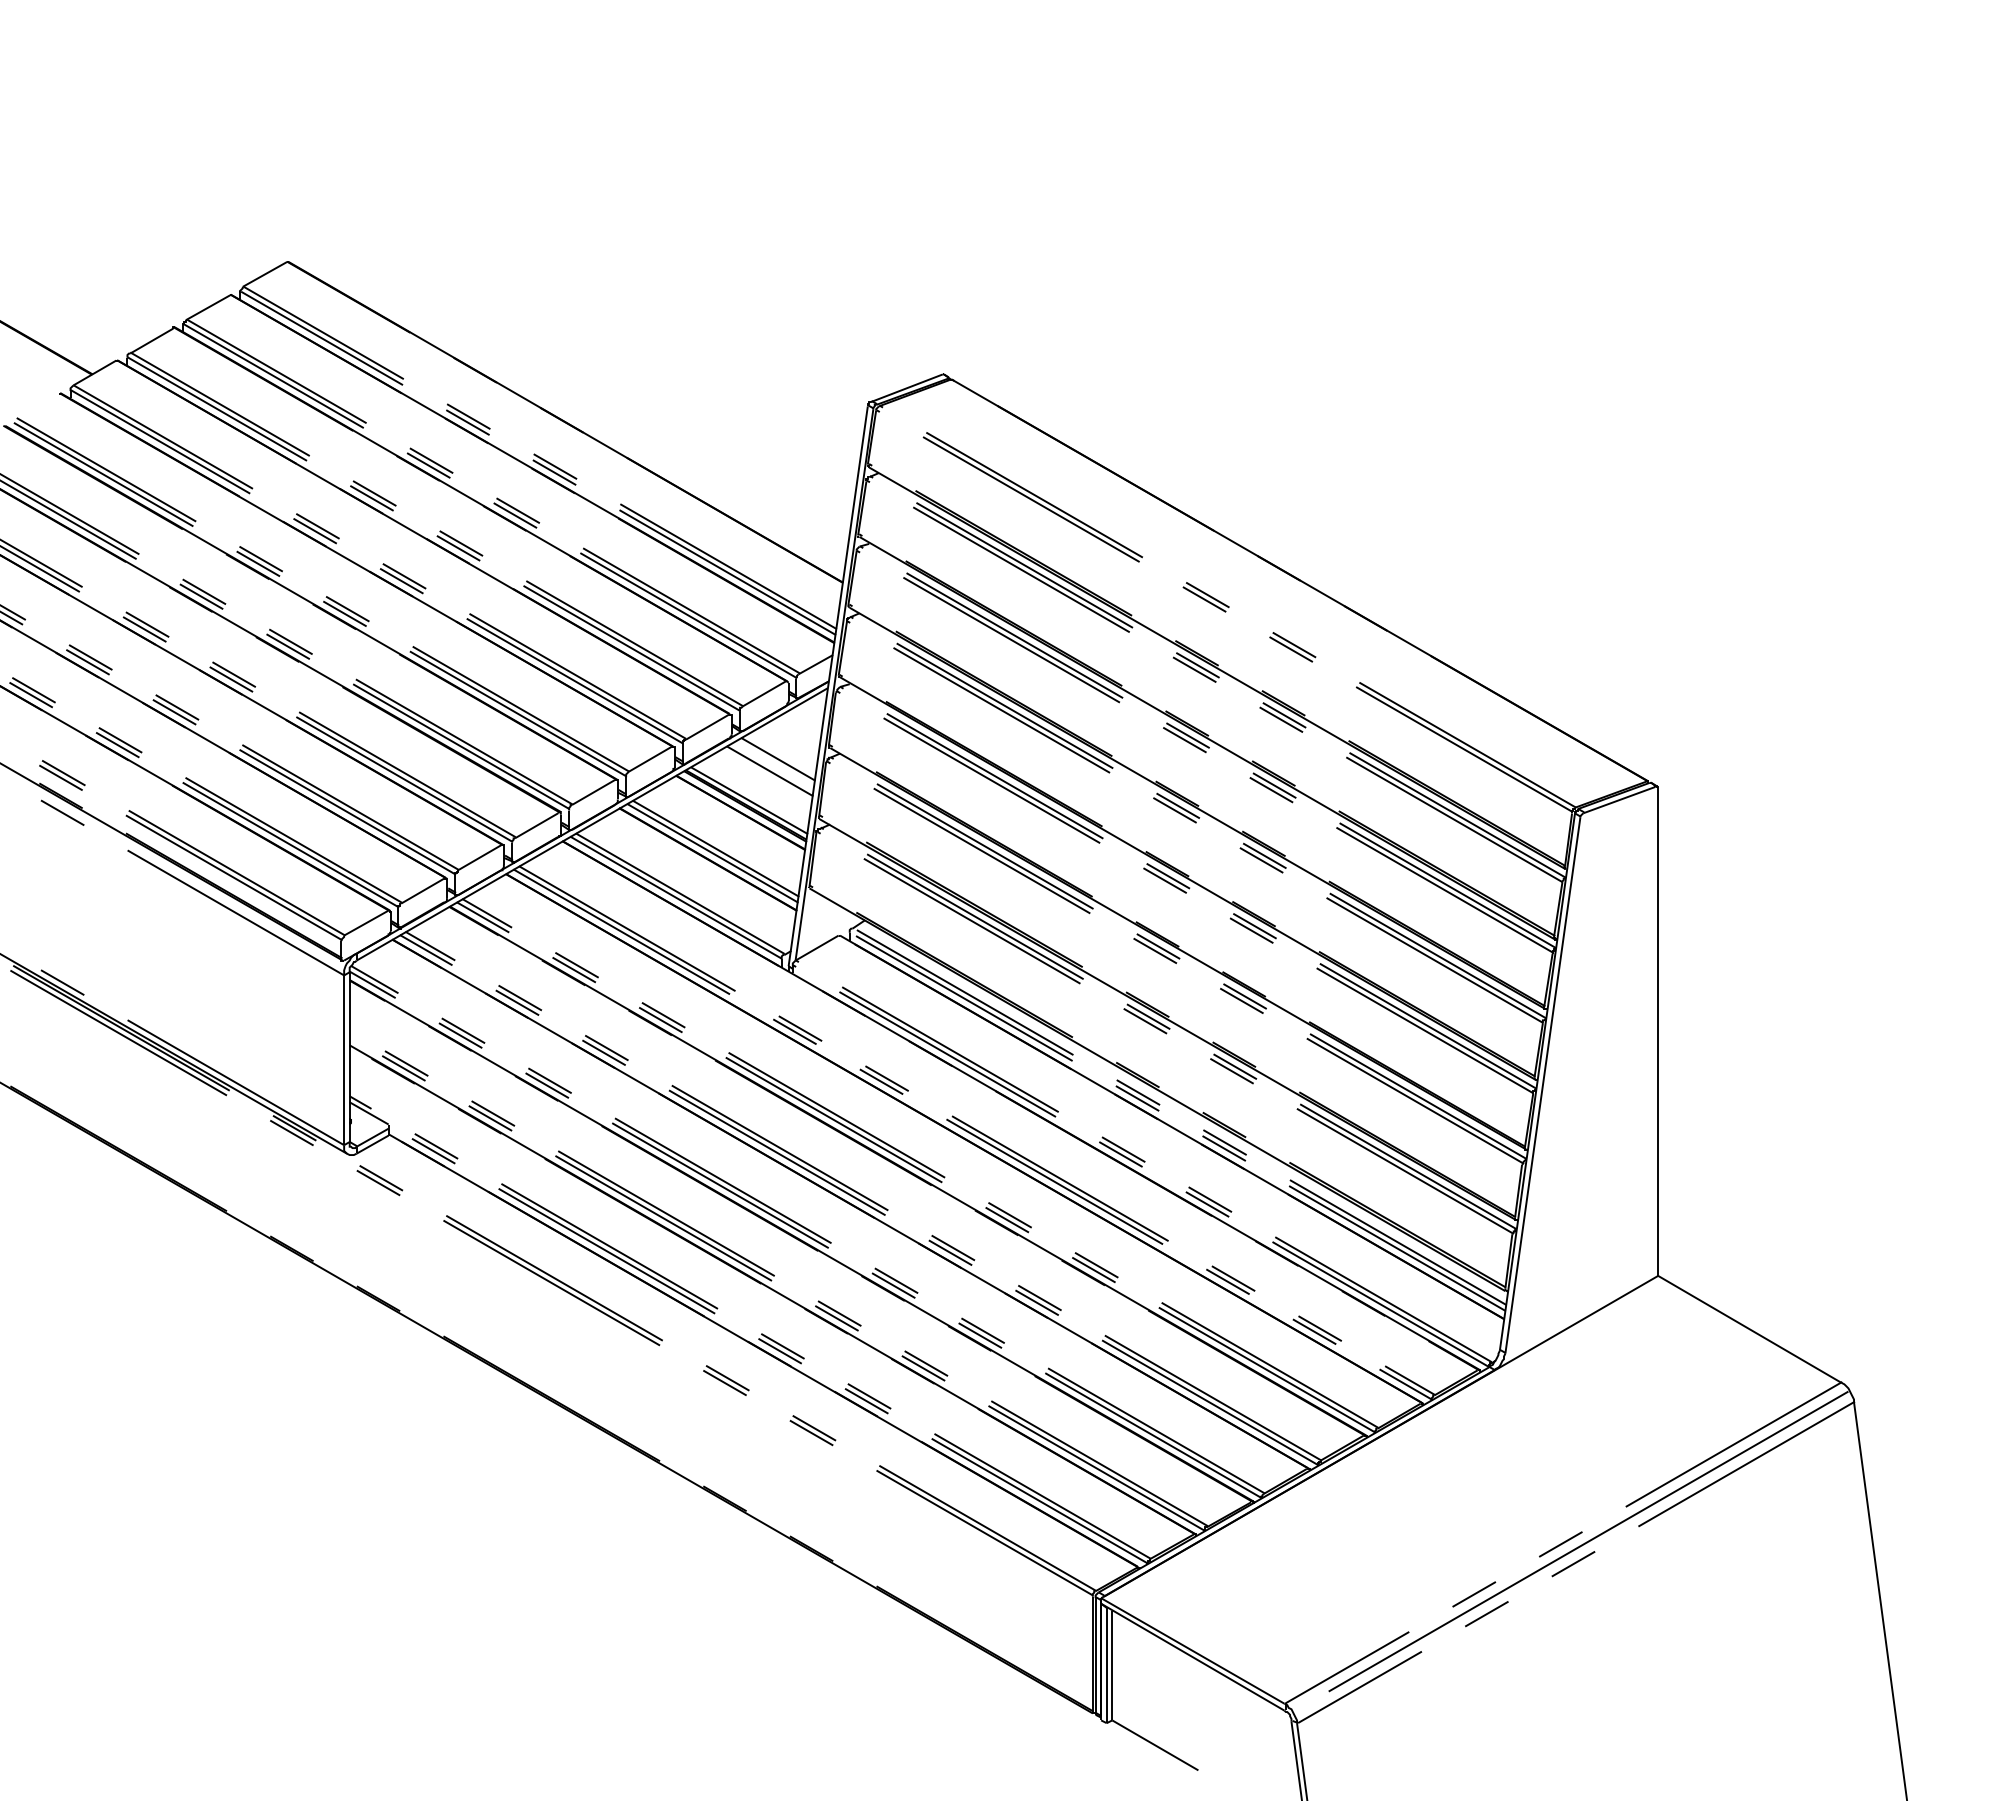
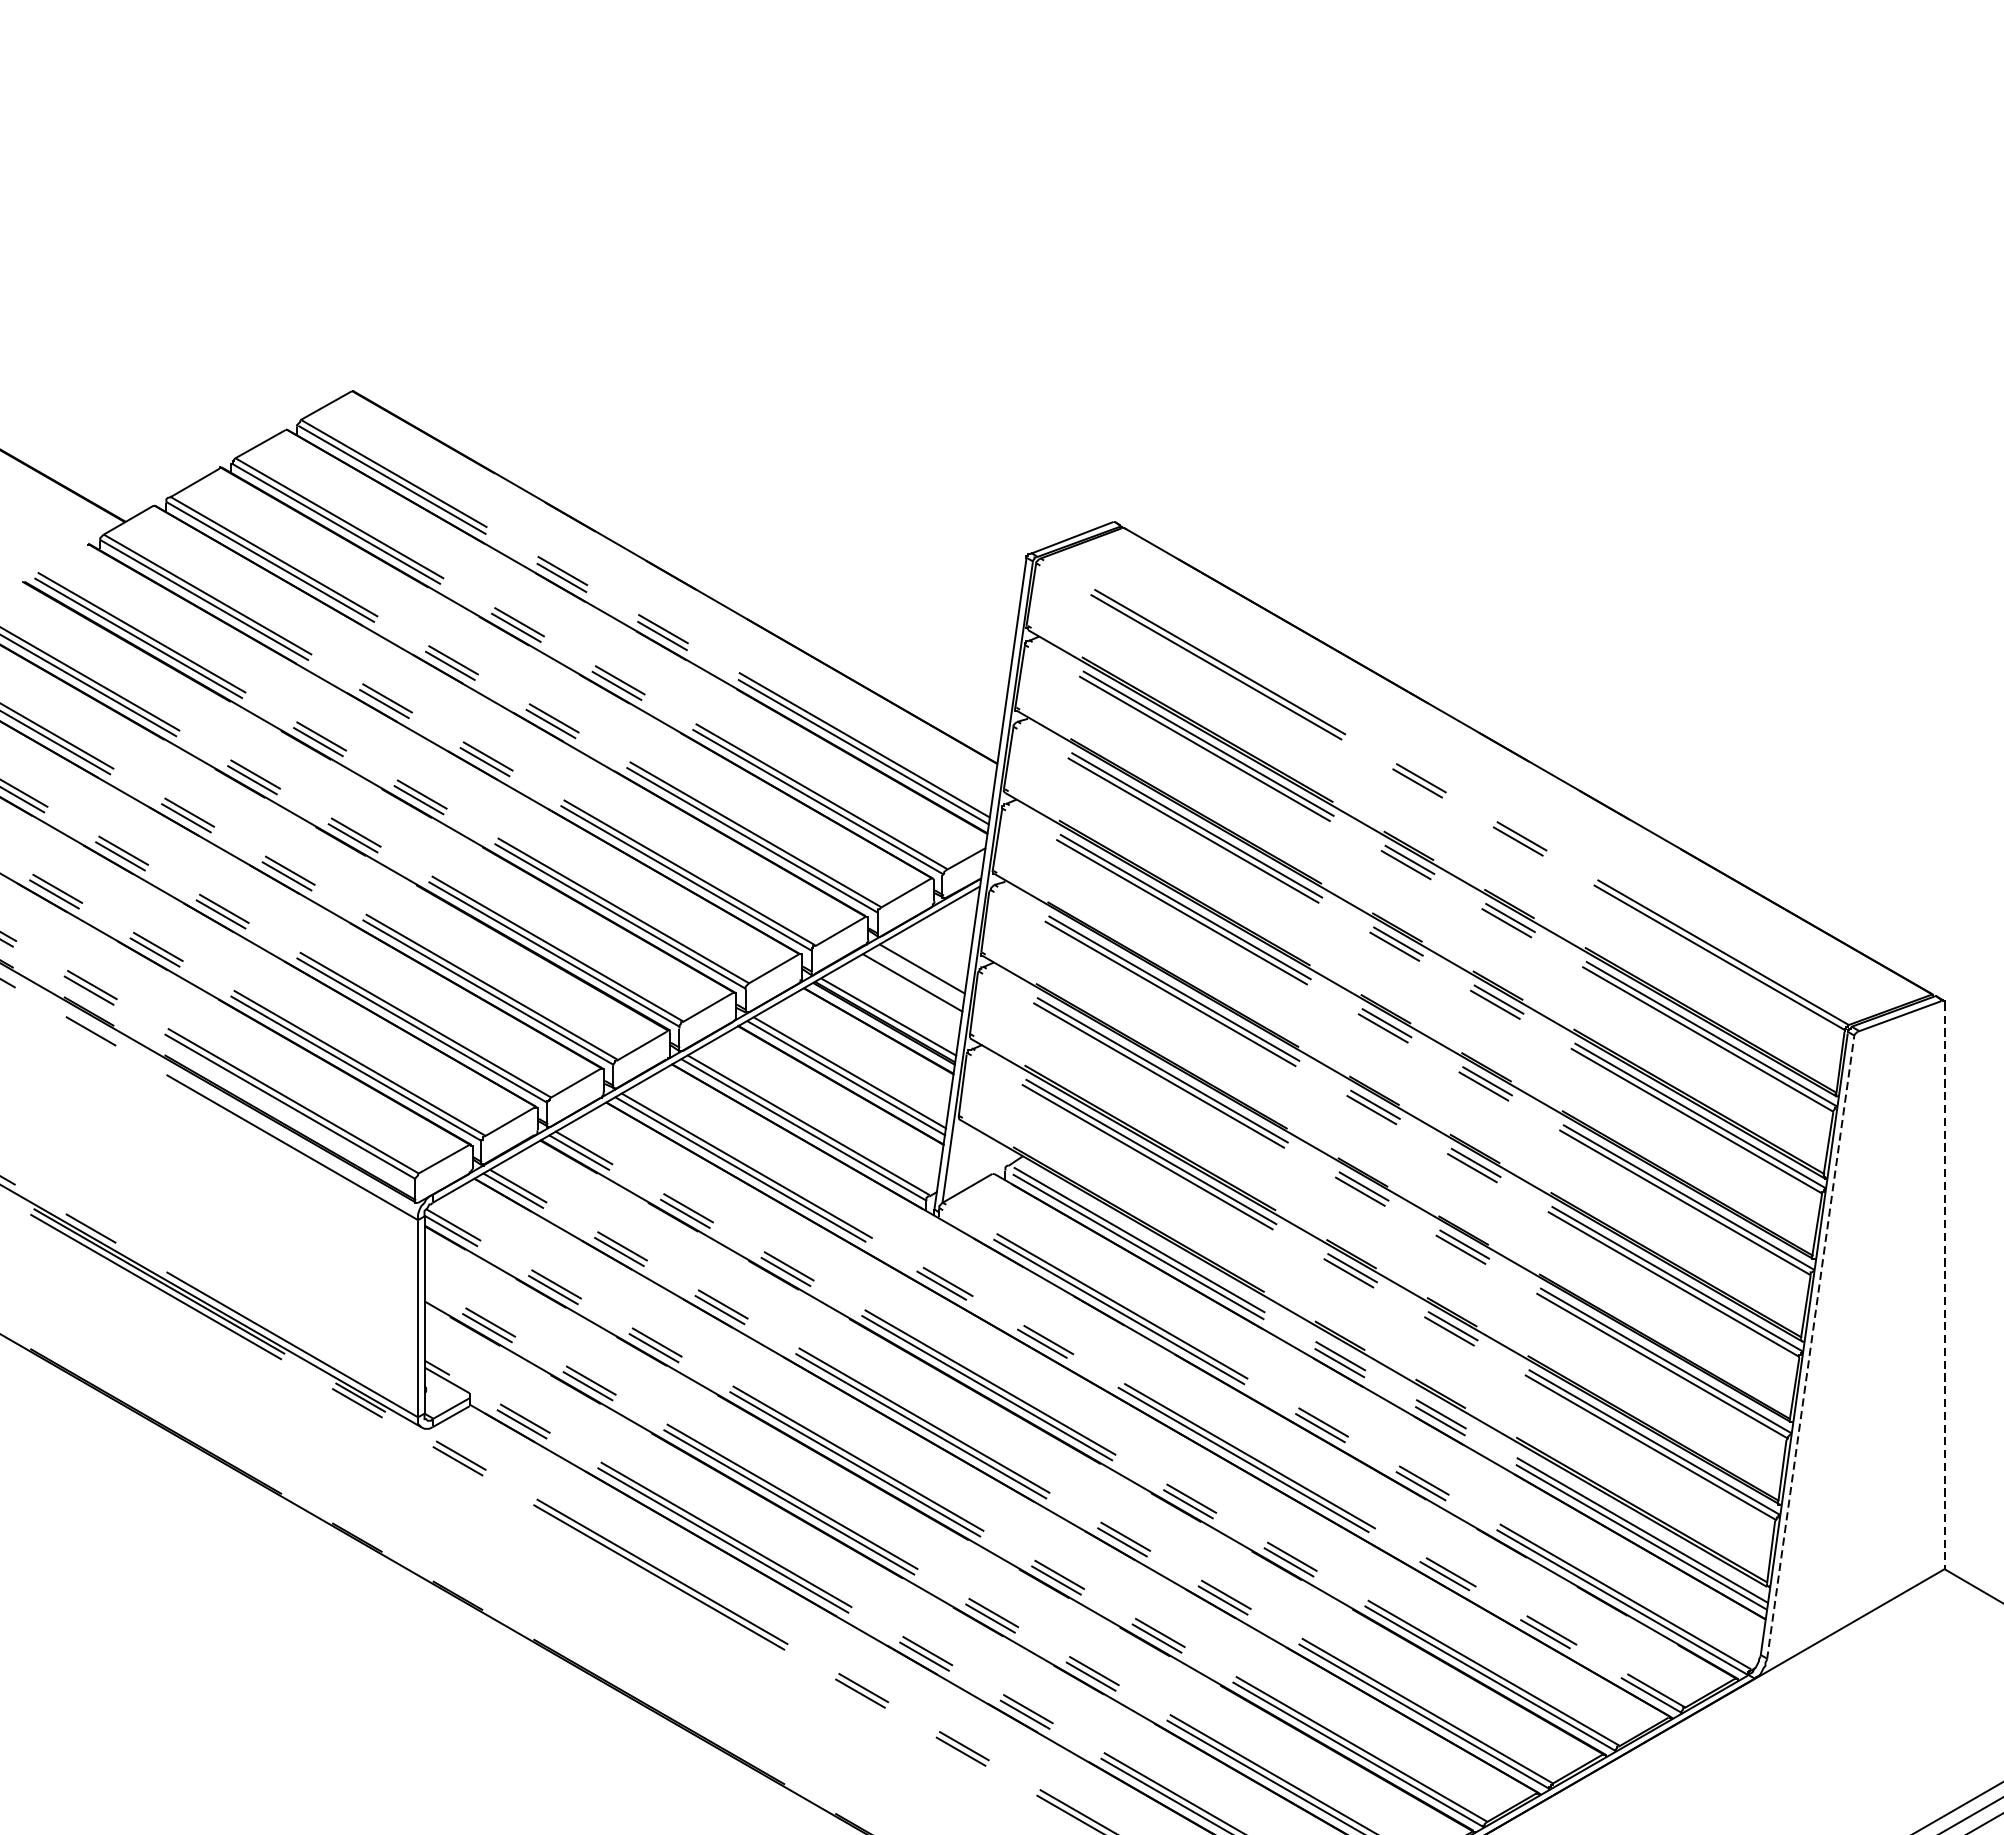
line: (1658, 1032) -> (1944, 1286), solid -> dashed
line: (1542, 1085) -> (1810, 1348), solid -> dashed

